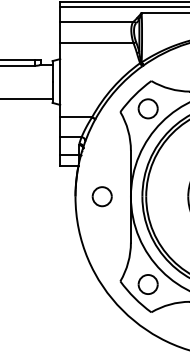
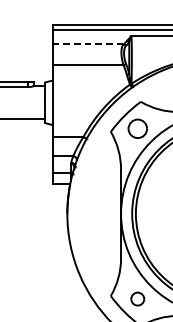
line: (96, 21) -> (87, 44), solid -> dashed
part: (101, 196) -> (92, 213), removed
part: (147, 284) -> (137, 299), size x0.7

